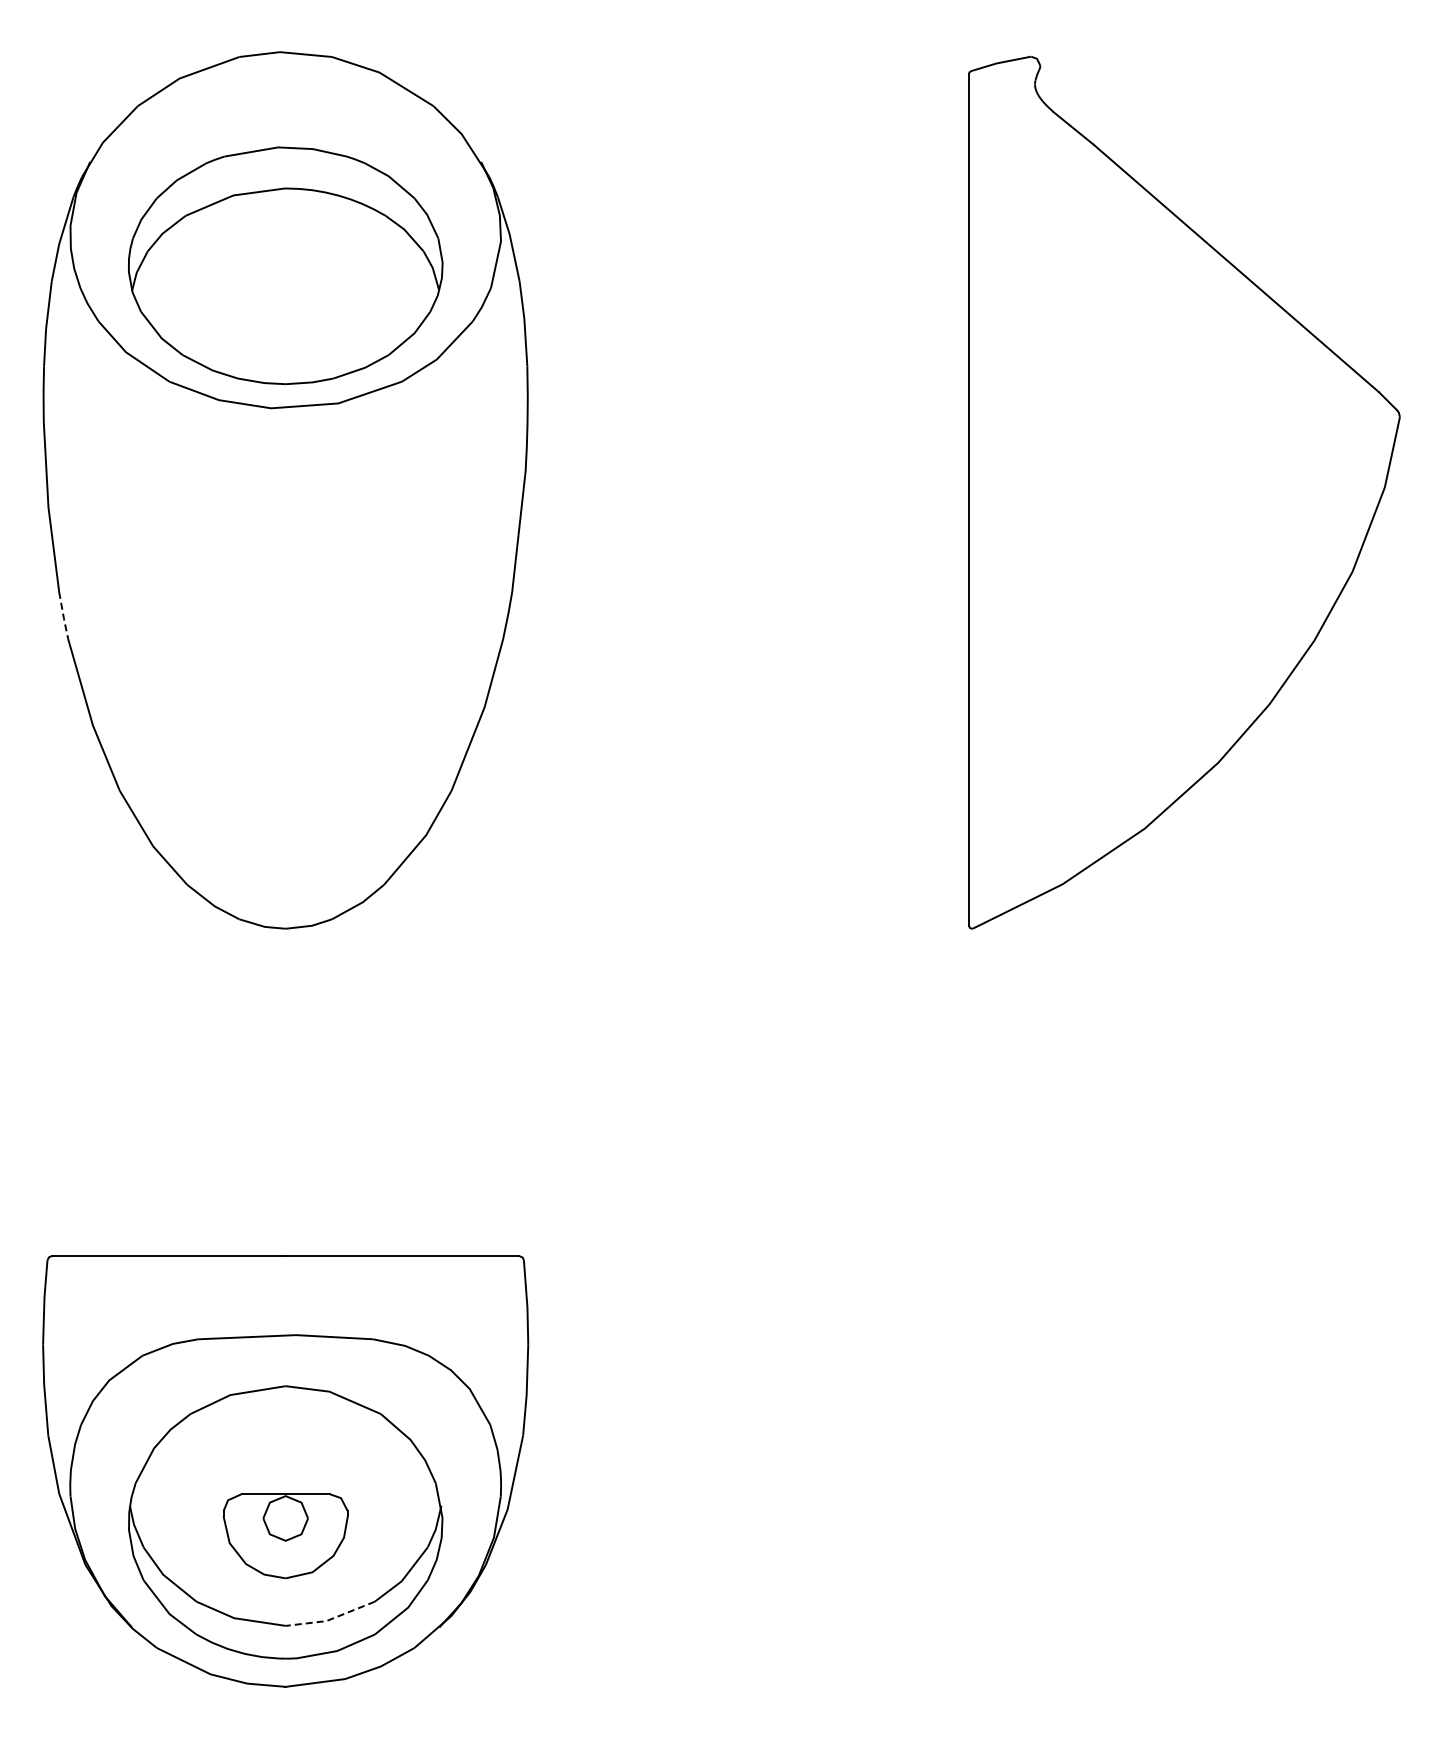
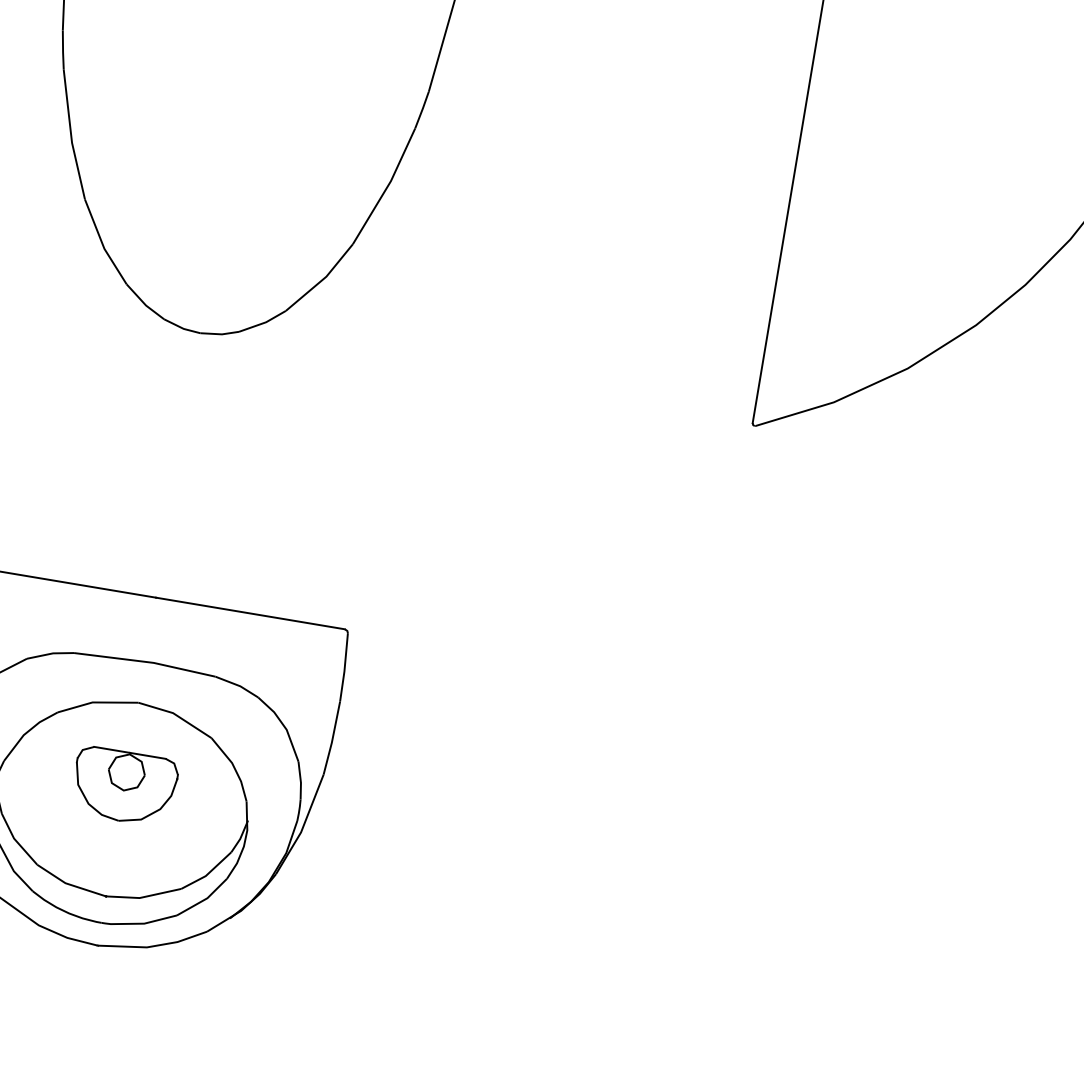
line: (63, 616) -> (63, 50), dashed -> solid
part: (285, 1536) -> (124, 786), moved
line: (331, 1619) -> (143, 897), dashed -> solid

